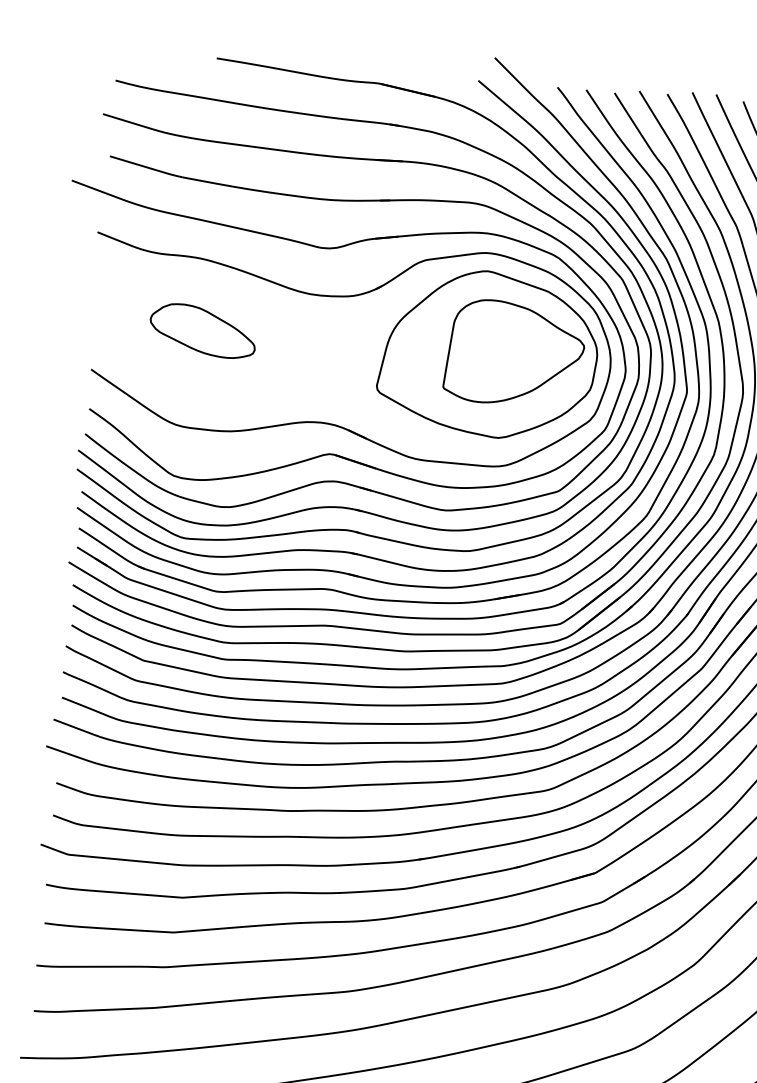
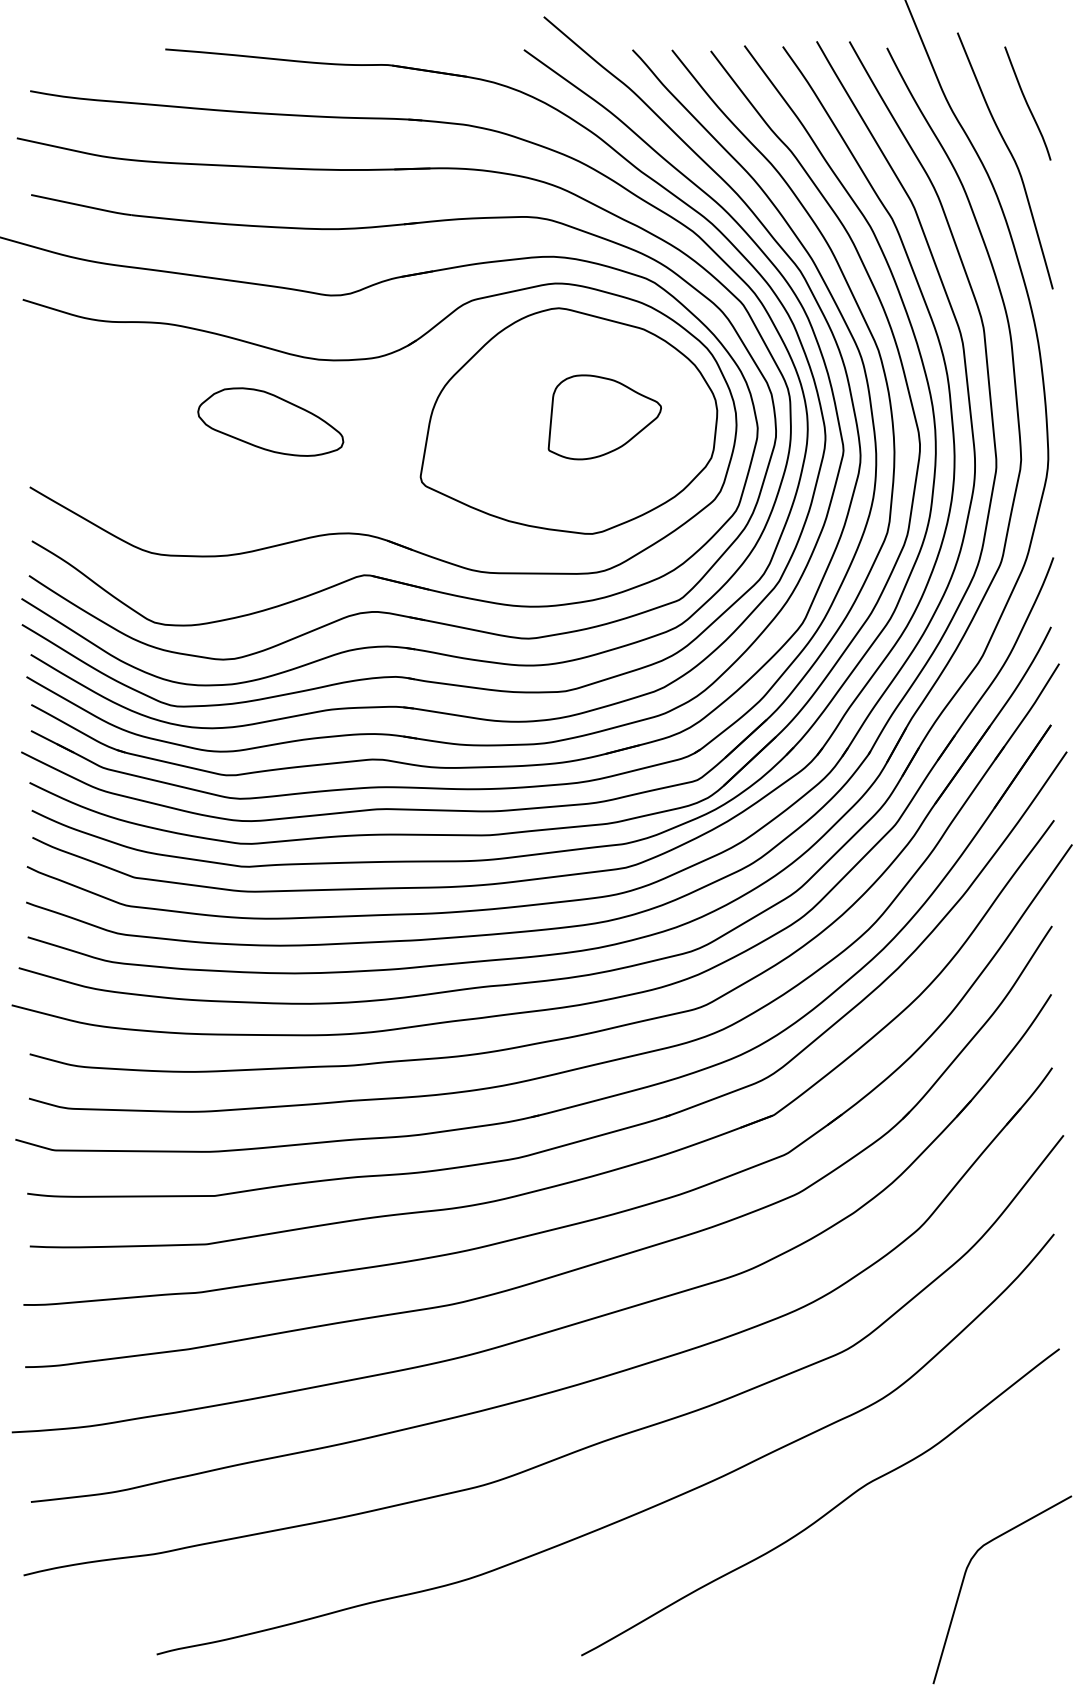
part: (202, 330) -> (270, 421), moved
part: (514, 353) -> (604, 417), size x0.6

